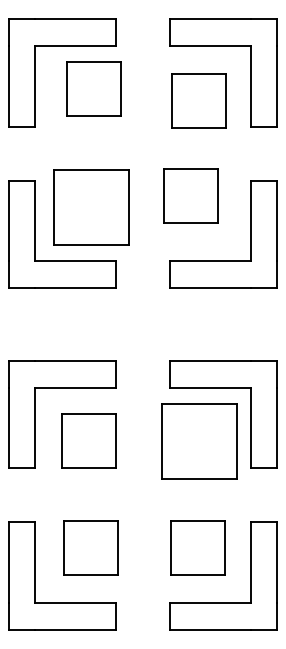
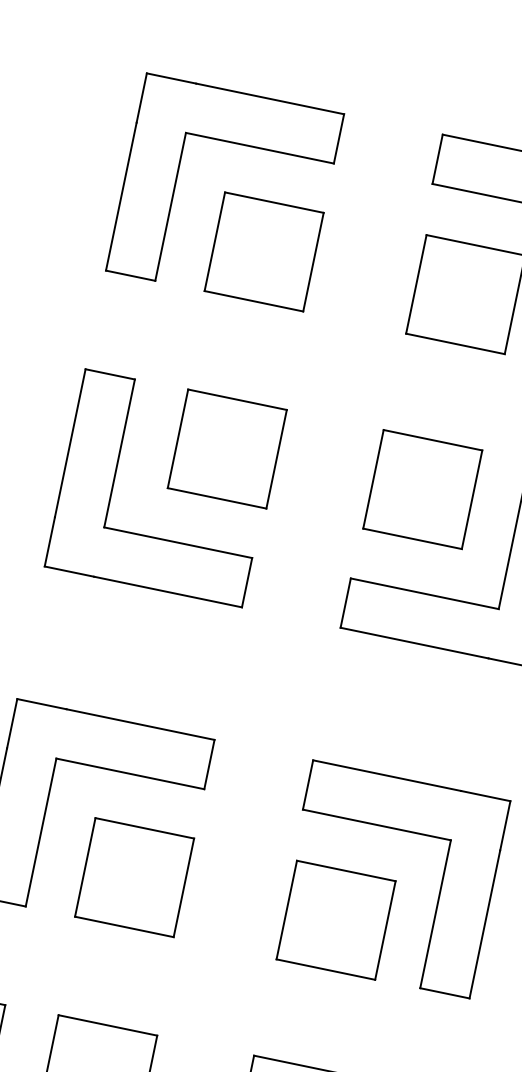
part: (93, 88) -> (263, 250), moved
part: (190, 195) -> (422, 488), moved
part: (90, 206) -> (226, 447), size x0.71
part: (198, 441) -> (334, 919), size x0.71

